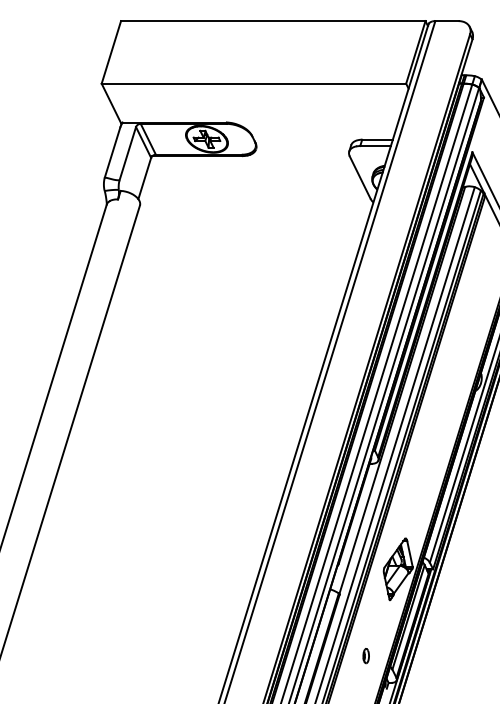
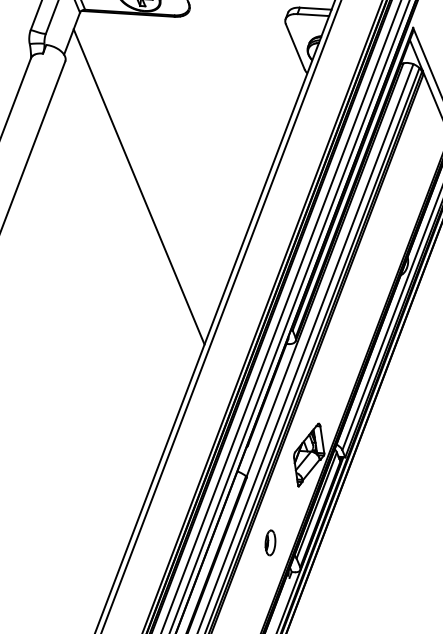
line: (218, 321) -> (139, 186), added
part: (365, 655) -> (269, 542), size x1.67

